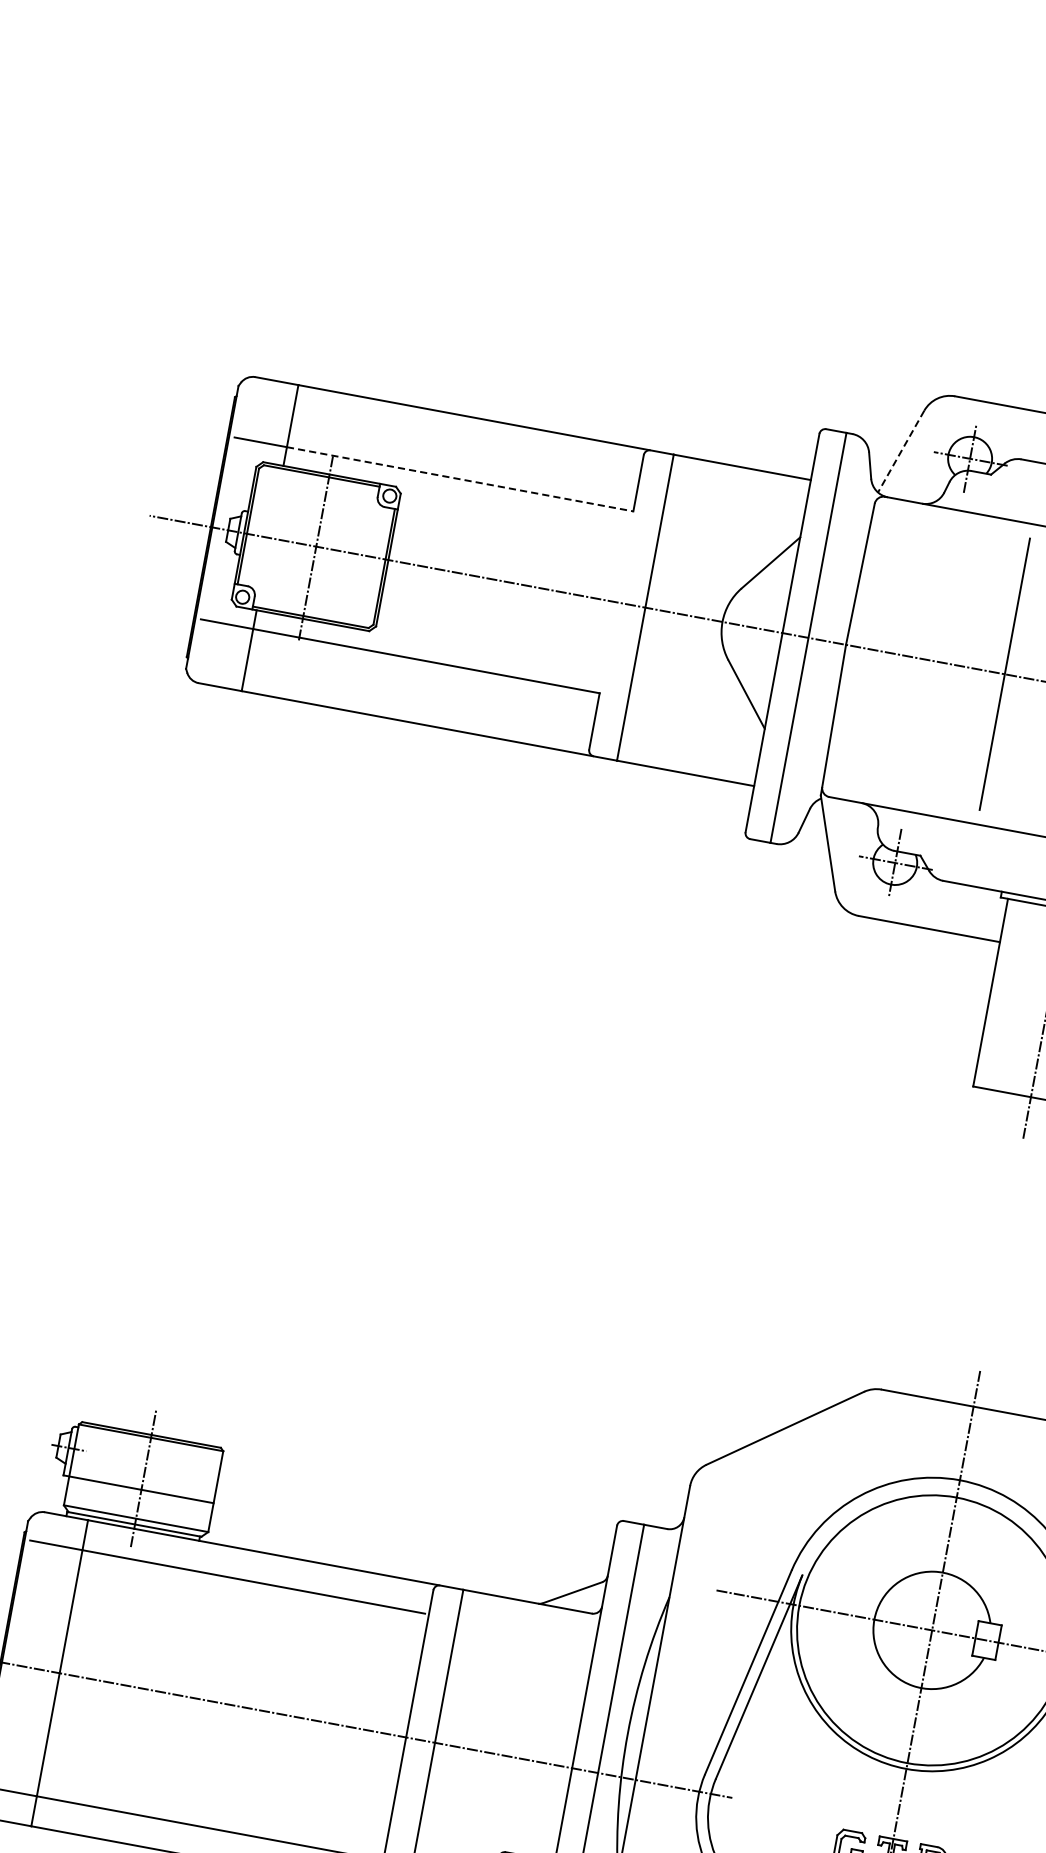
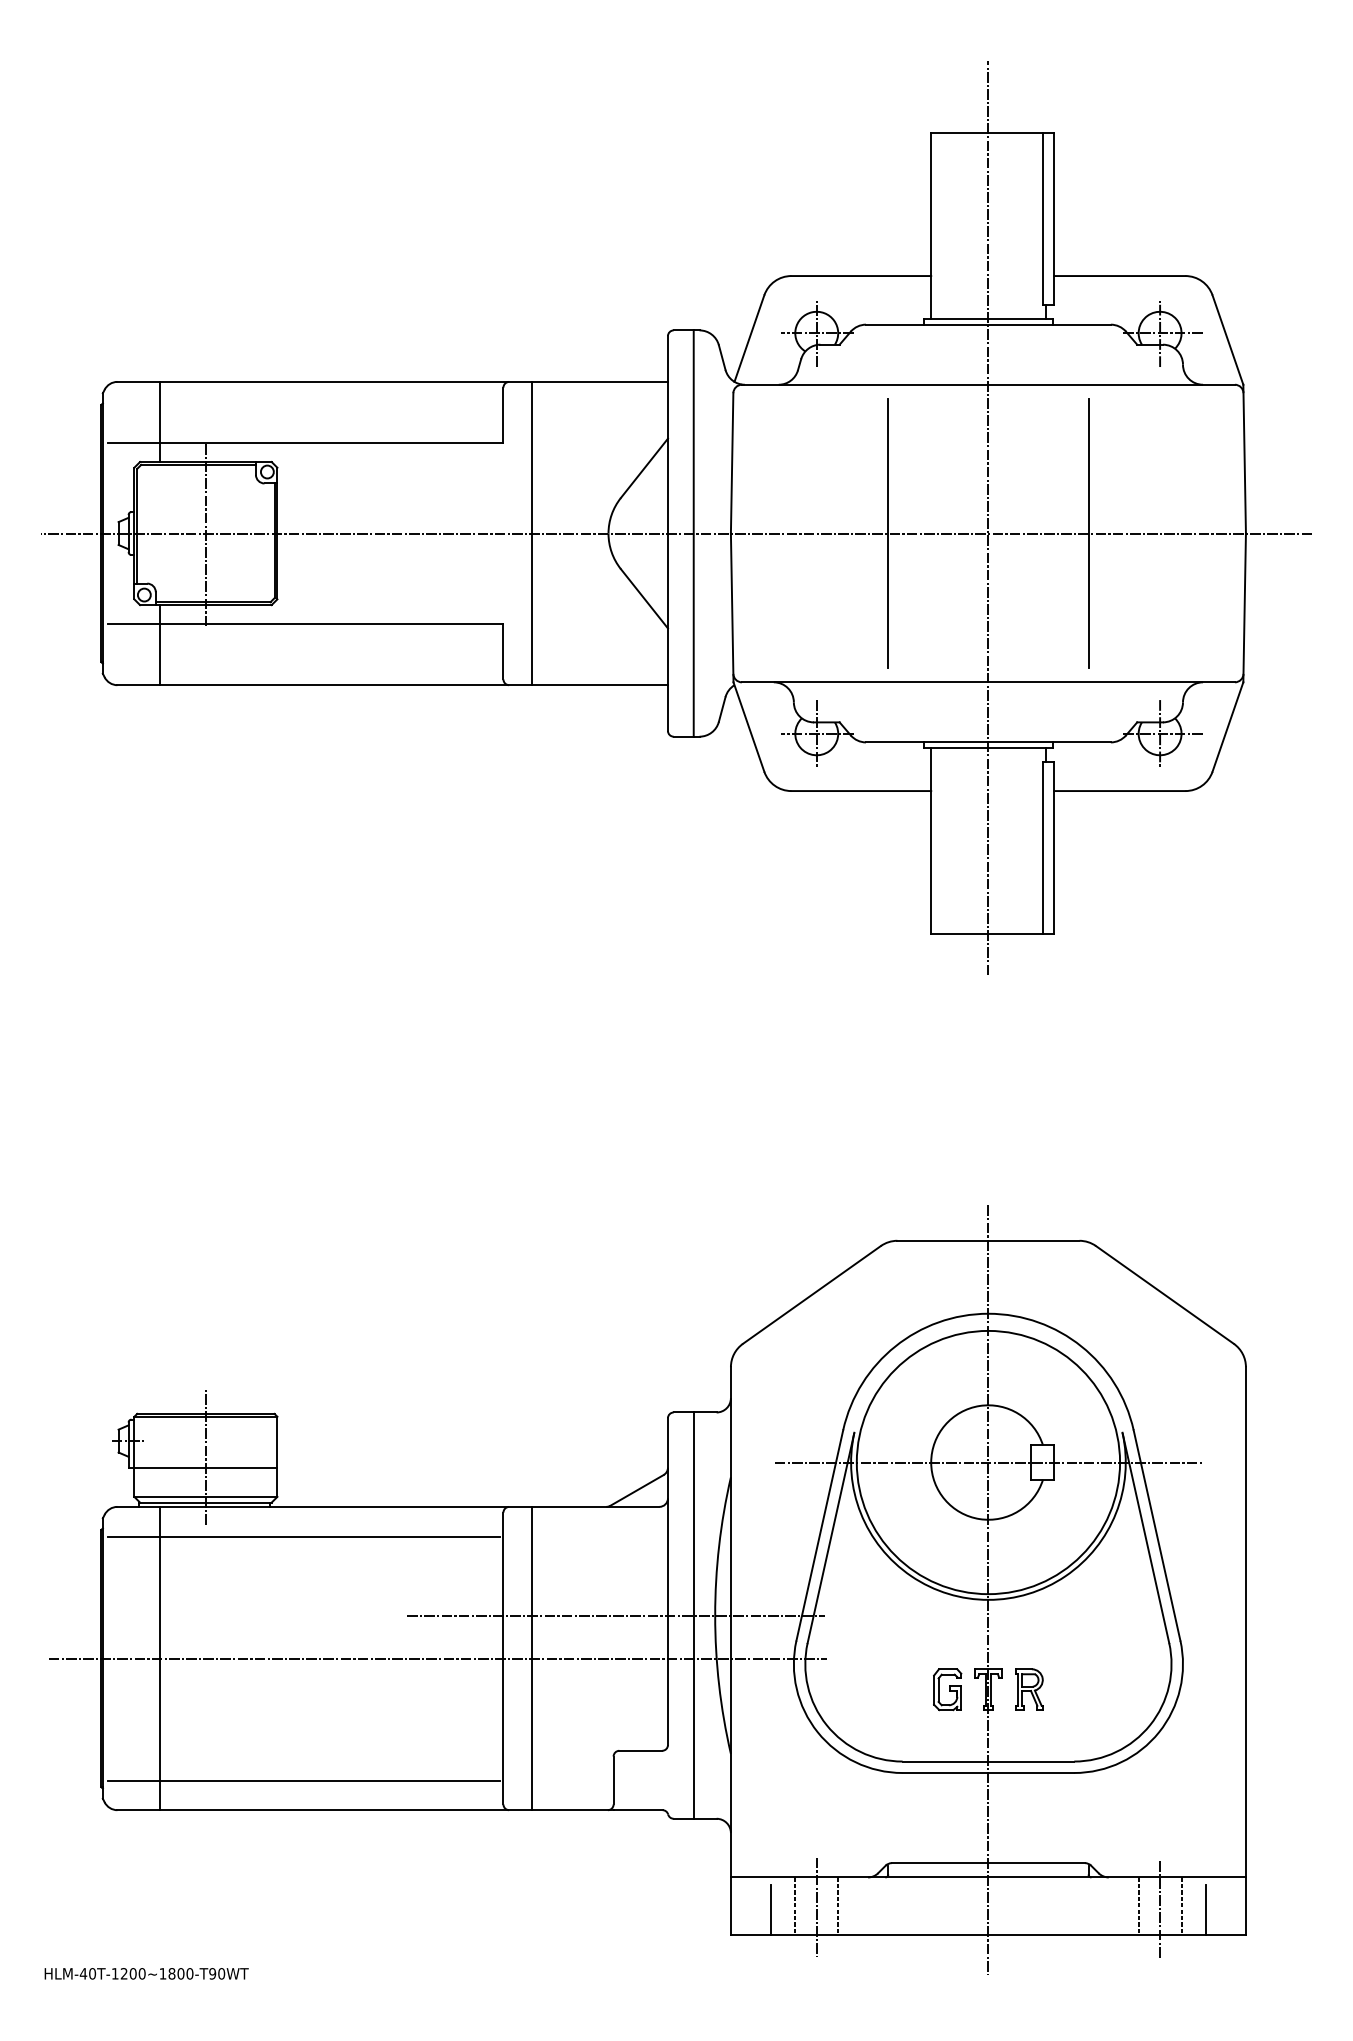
line: (901, 451) -> (749, 338), dashed -> solid
line: (459, 479) -> (331, 443), dashed -> solid
line: (528, 1715) -> (616, 1615), added

